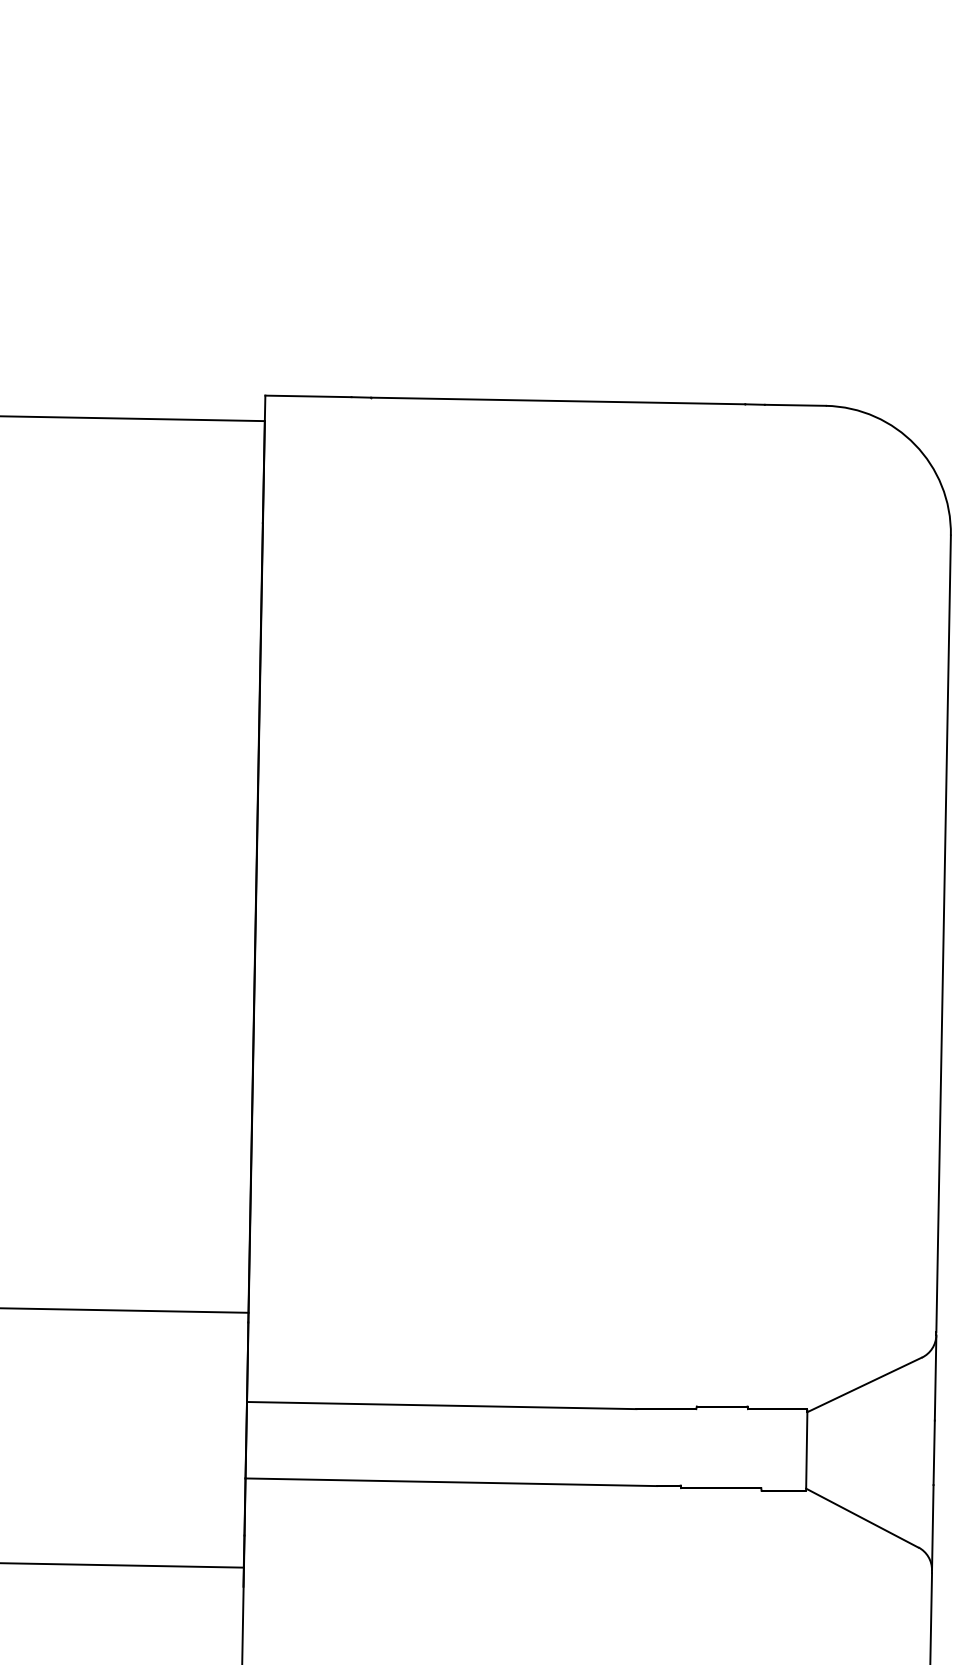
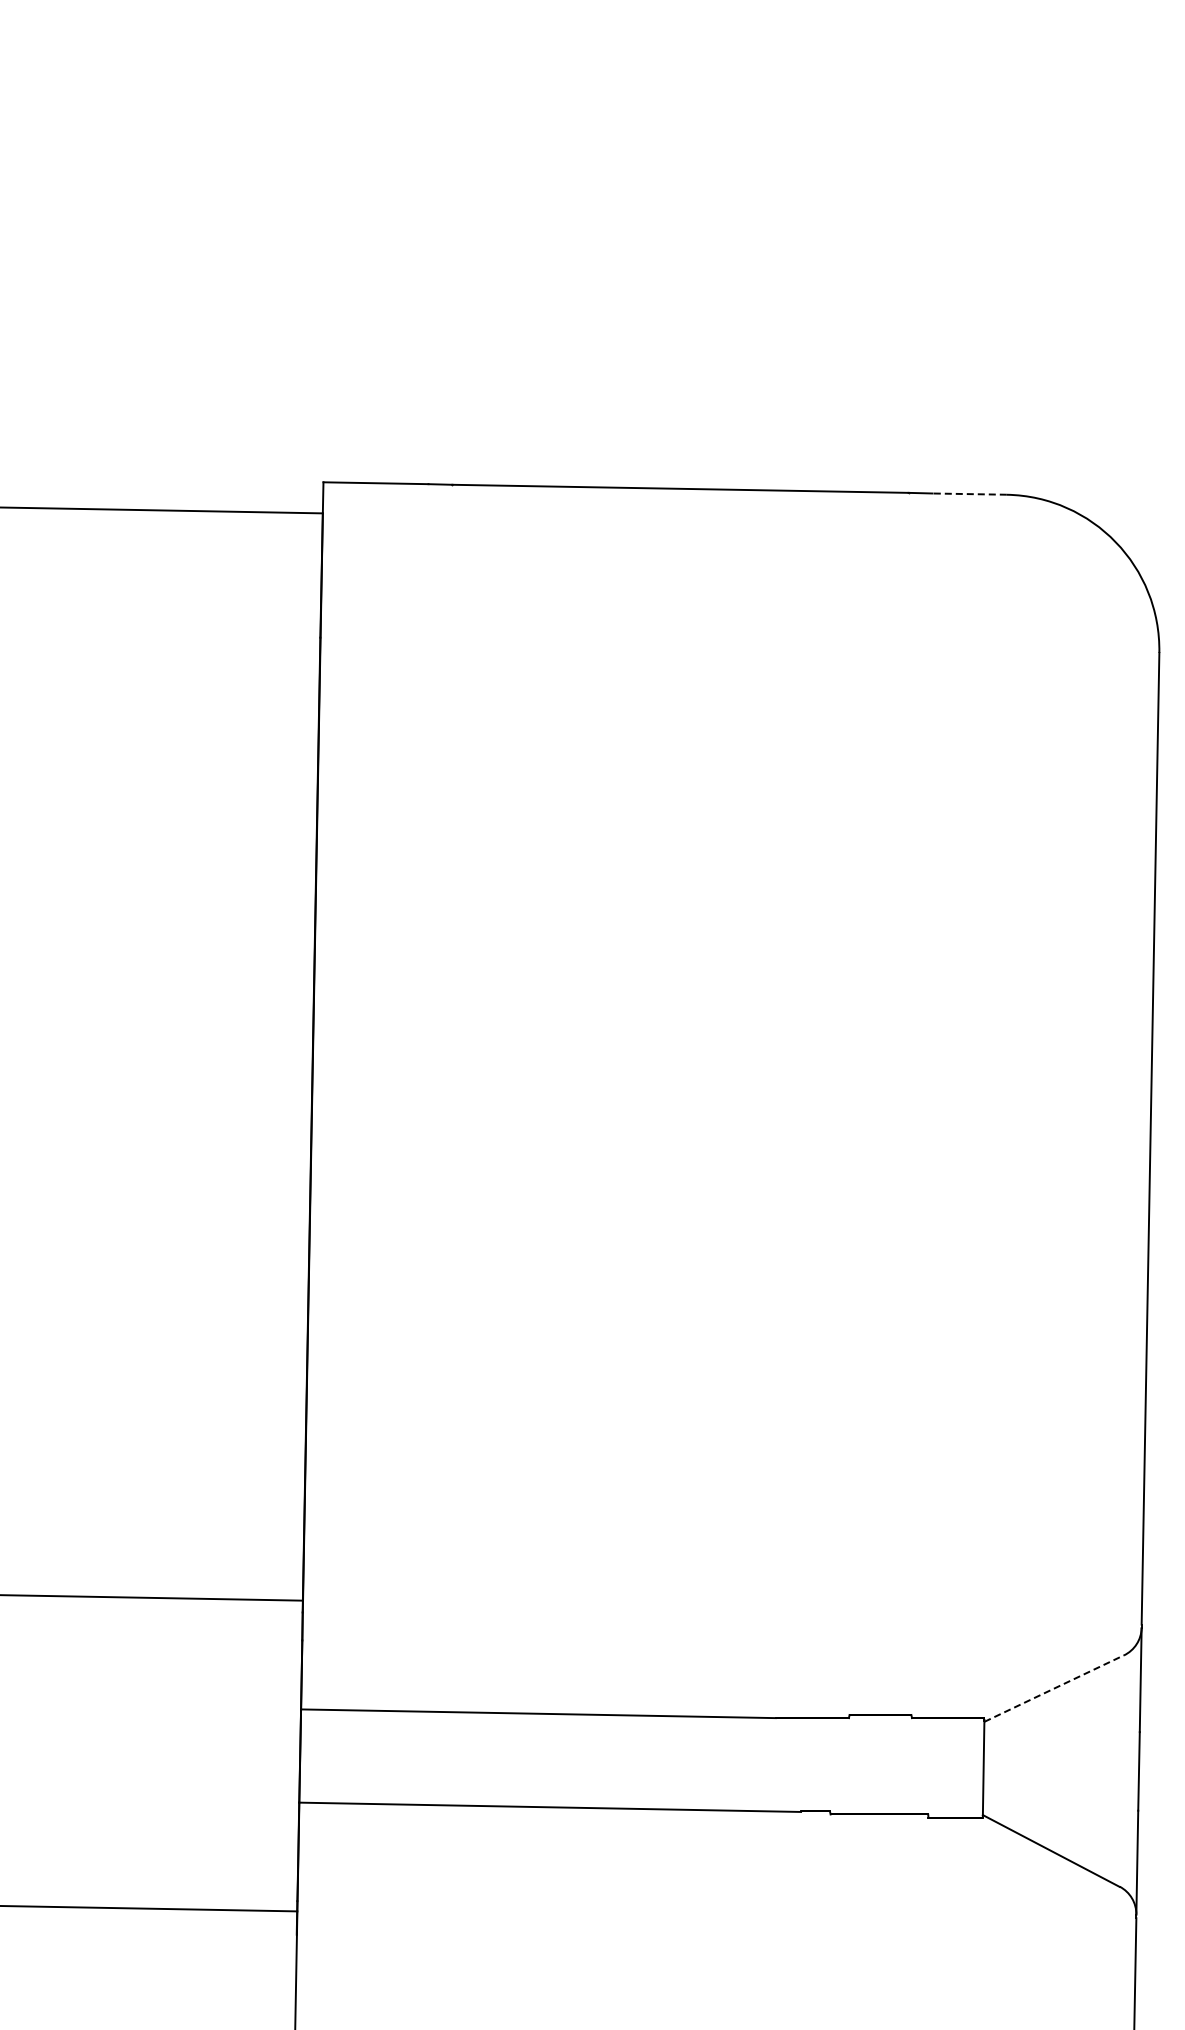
line: (795, 405) -> (969, 494), solid -> dashed
line: (864, 1384) -> (1054, 1688), solid -> dashed

